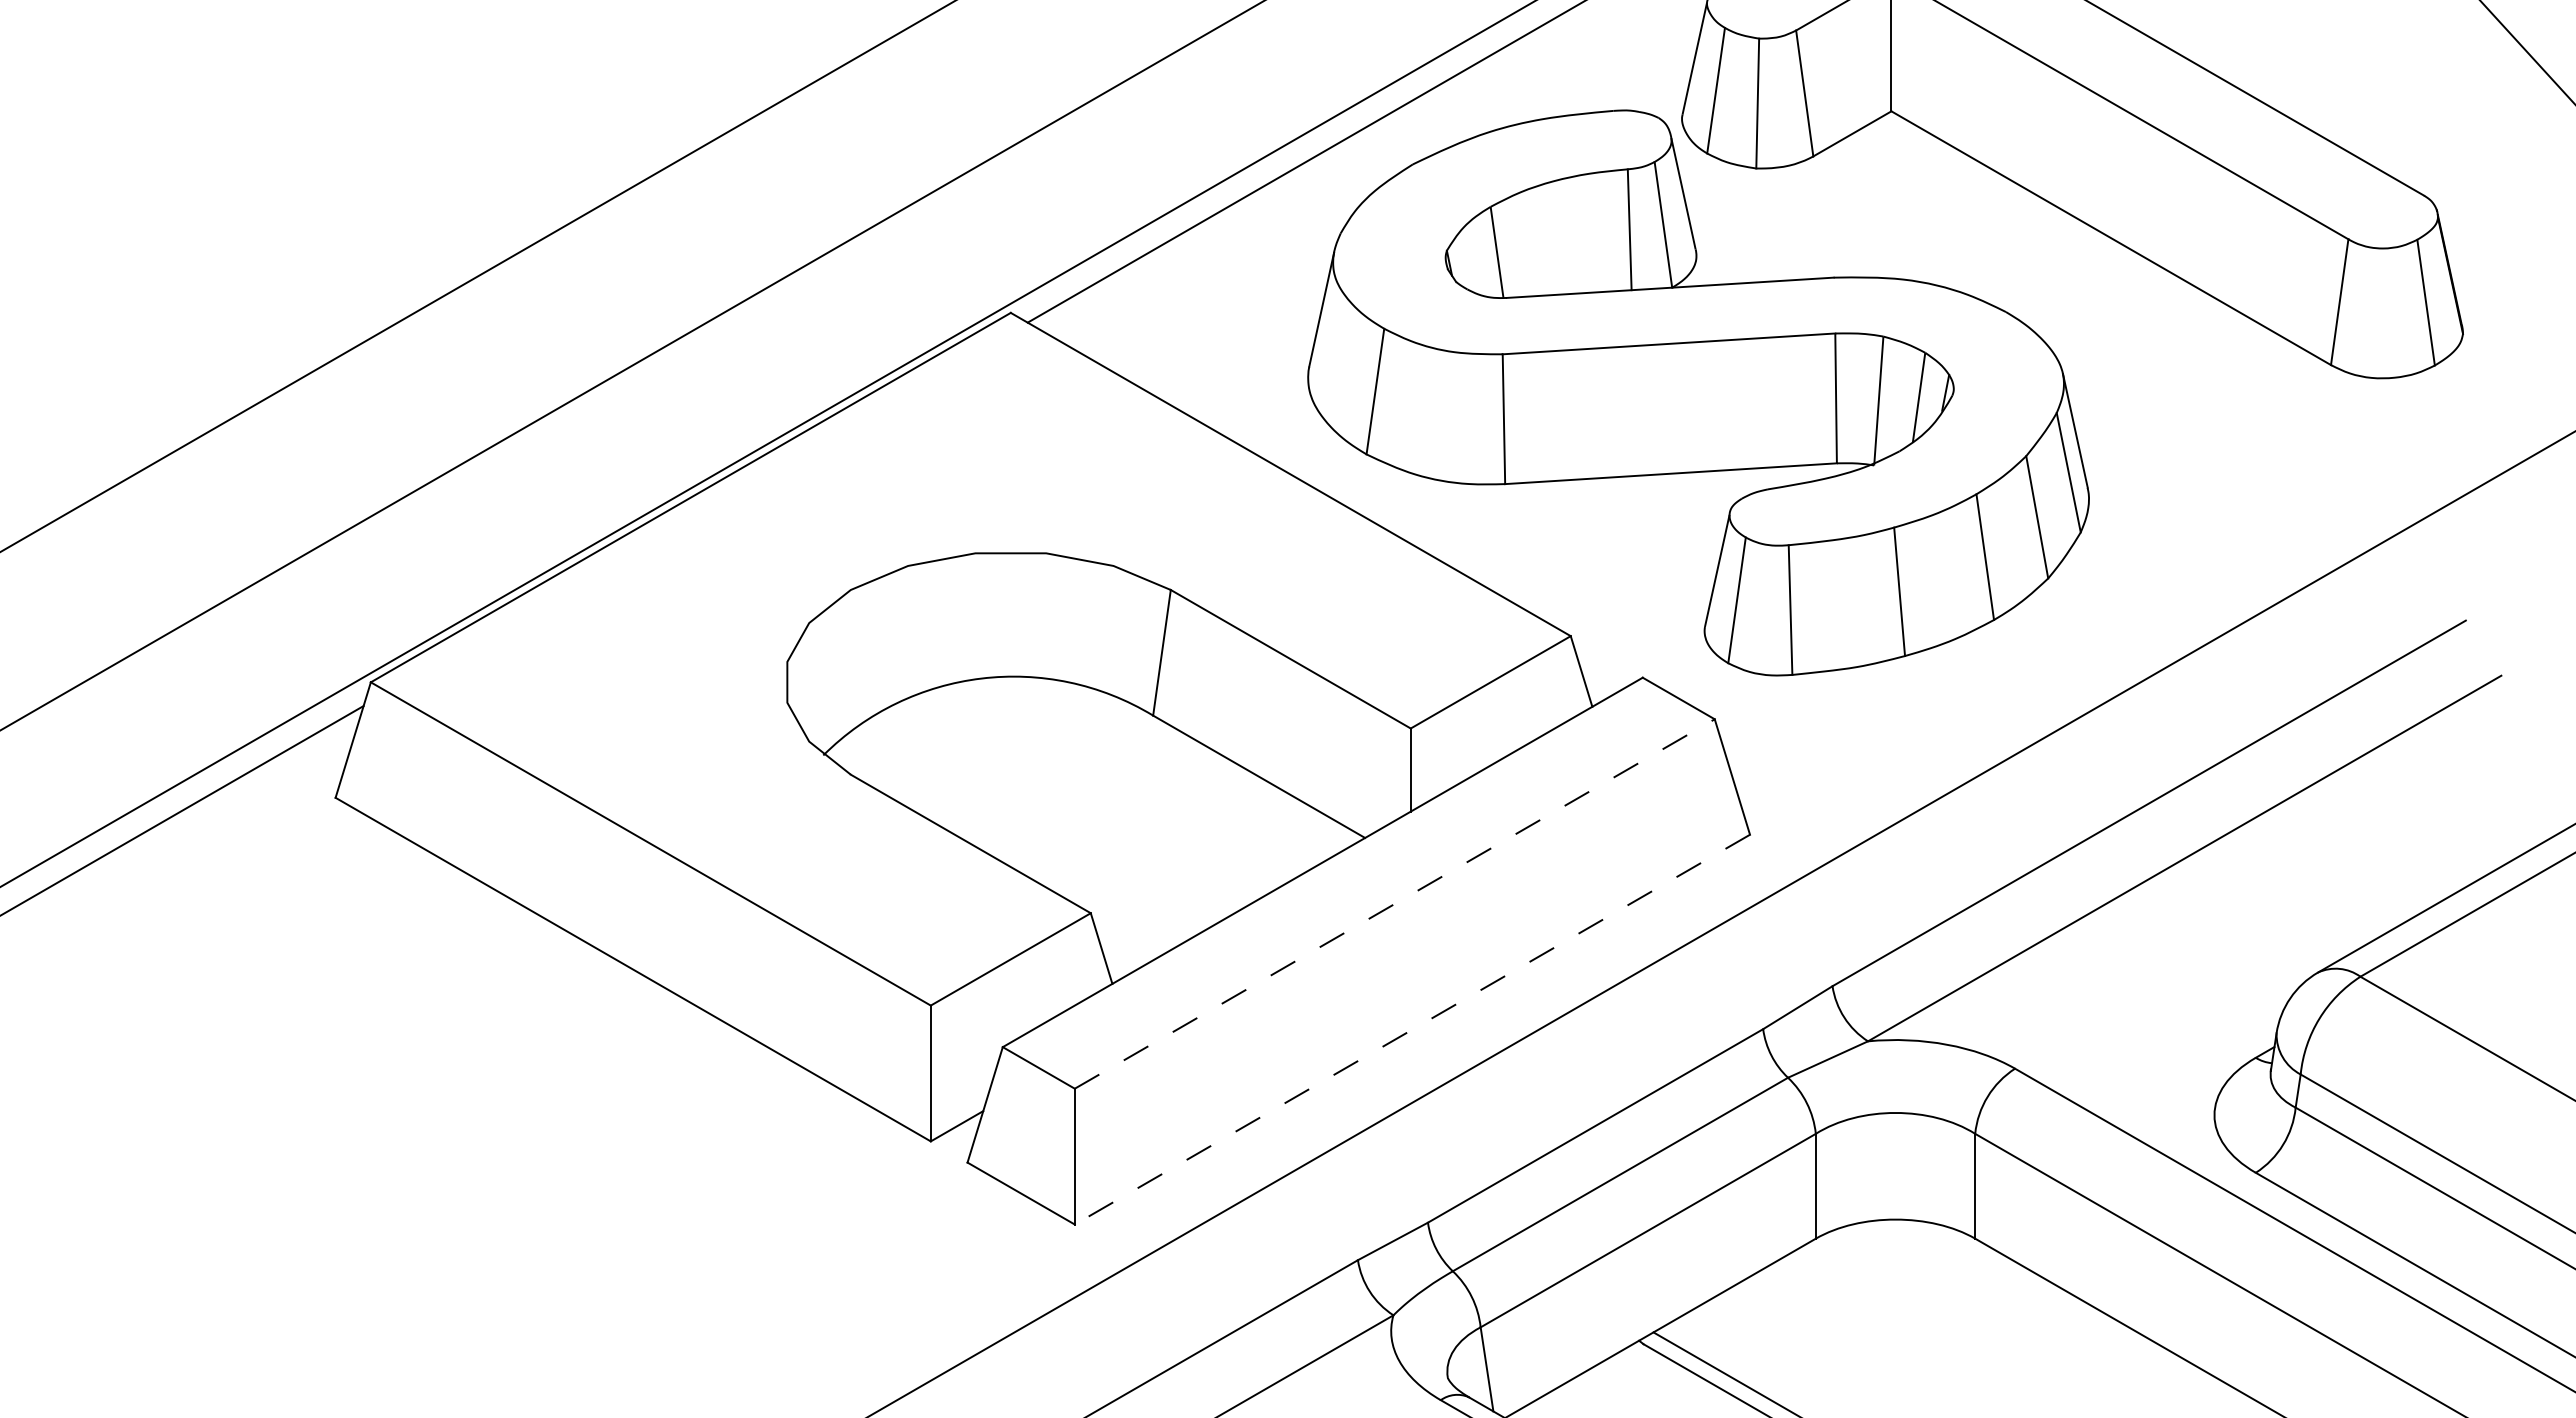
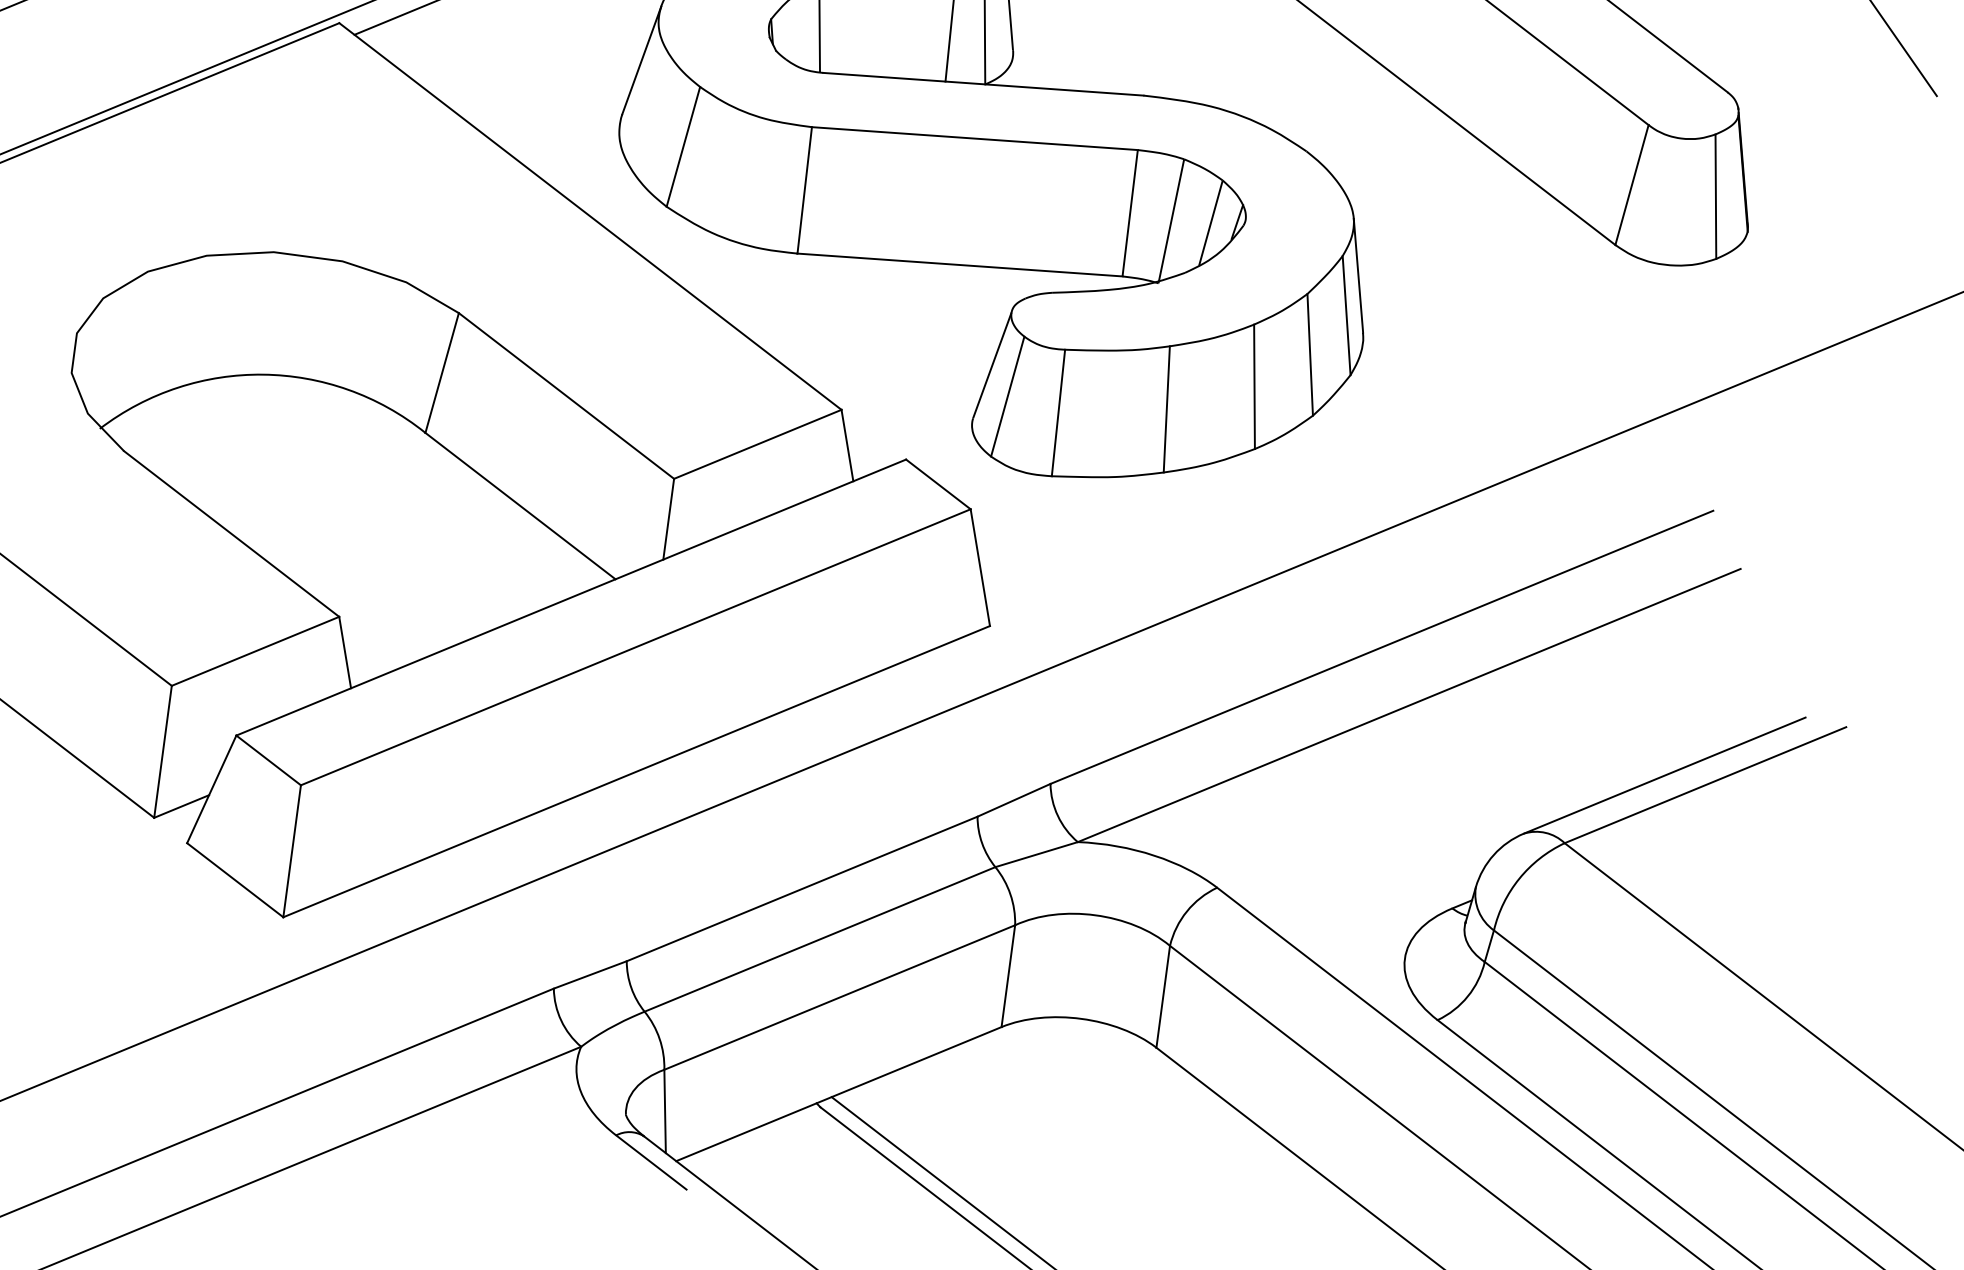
line: (1395, 903) -> (636, 646), dashed -> solid
line: (1412, 1029) -> (636, 771), dashed -> solid

